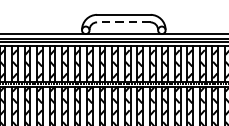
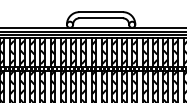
line: (124, 22) -> (101, 18), dashed -> solid

